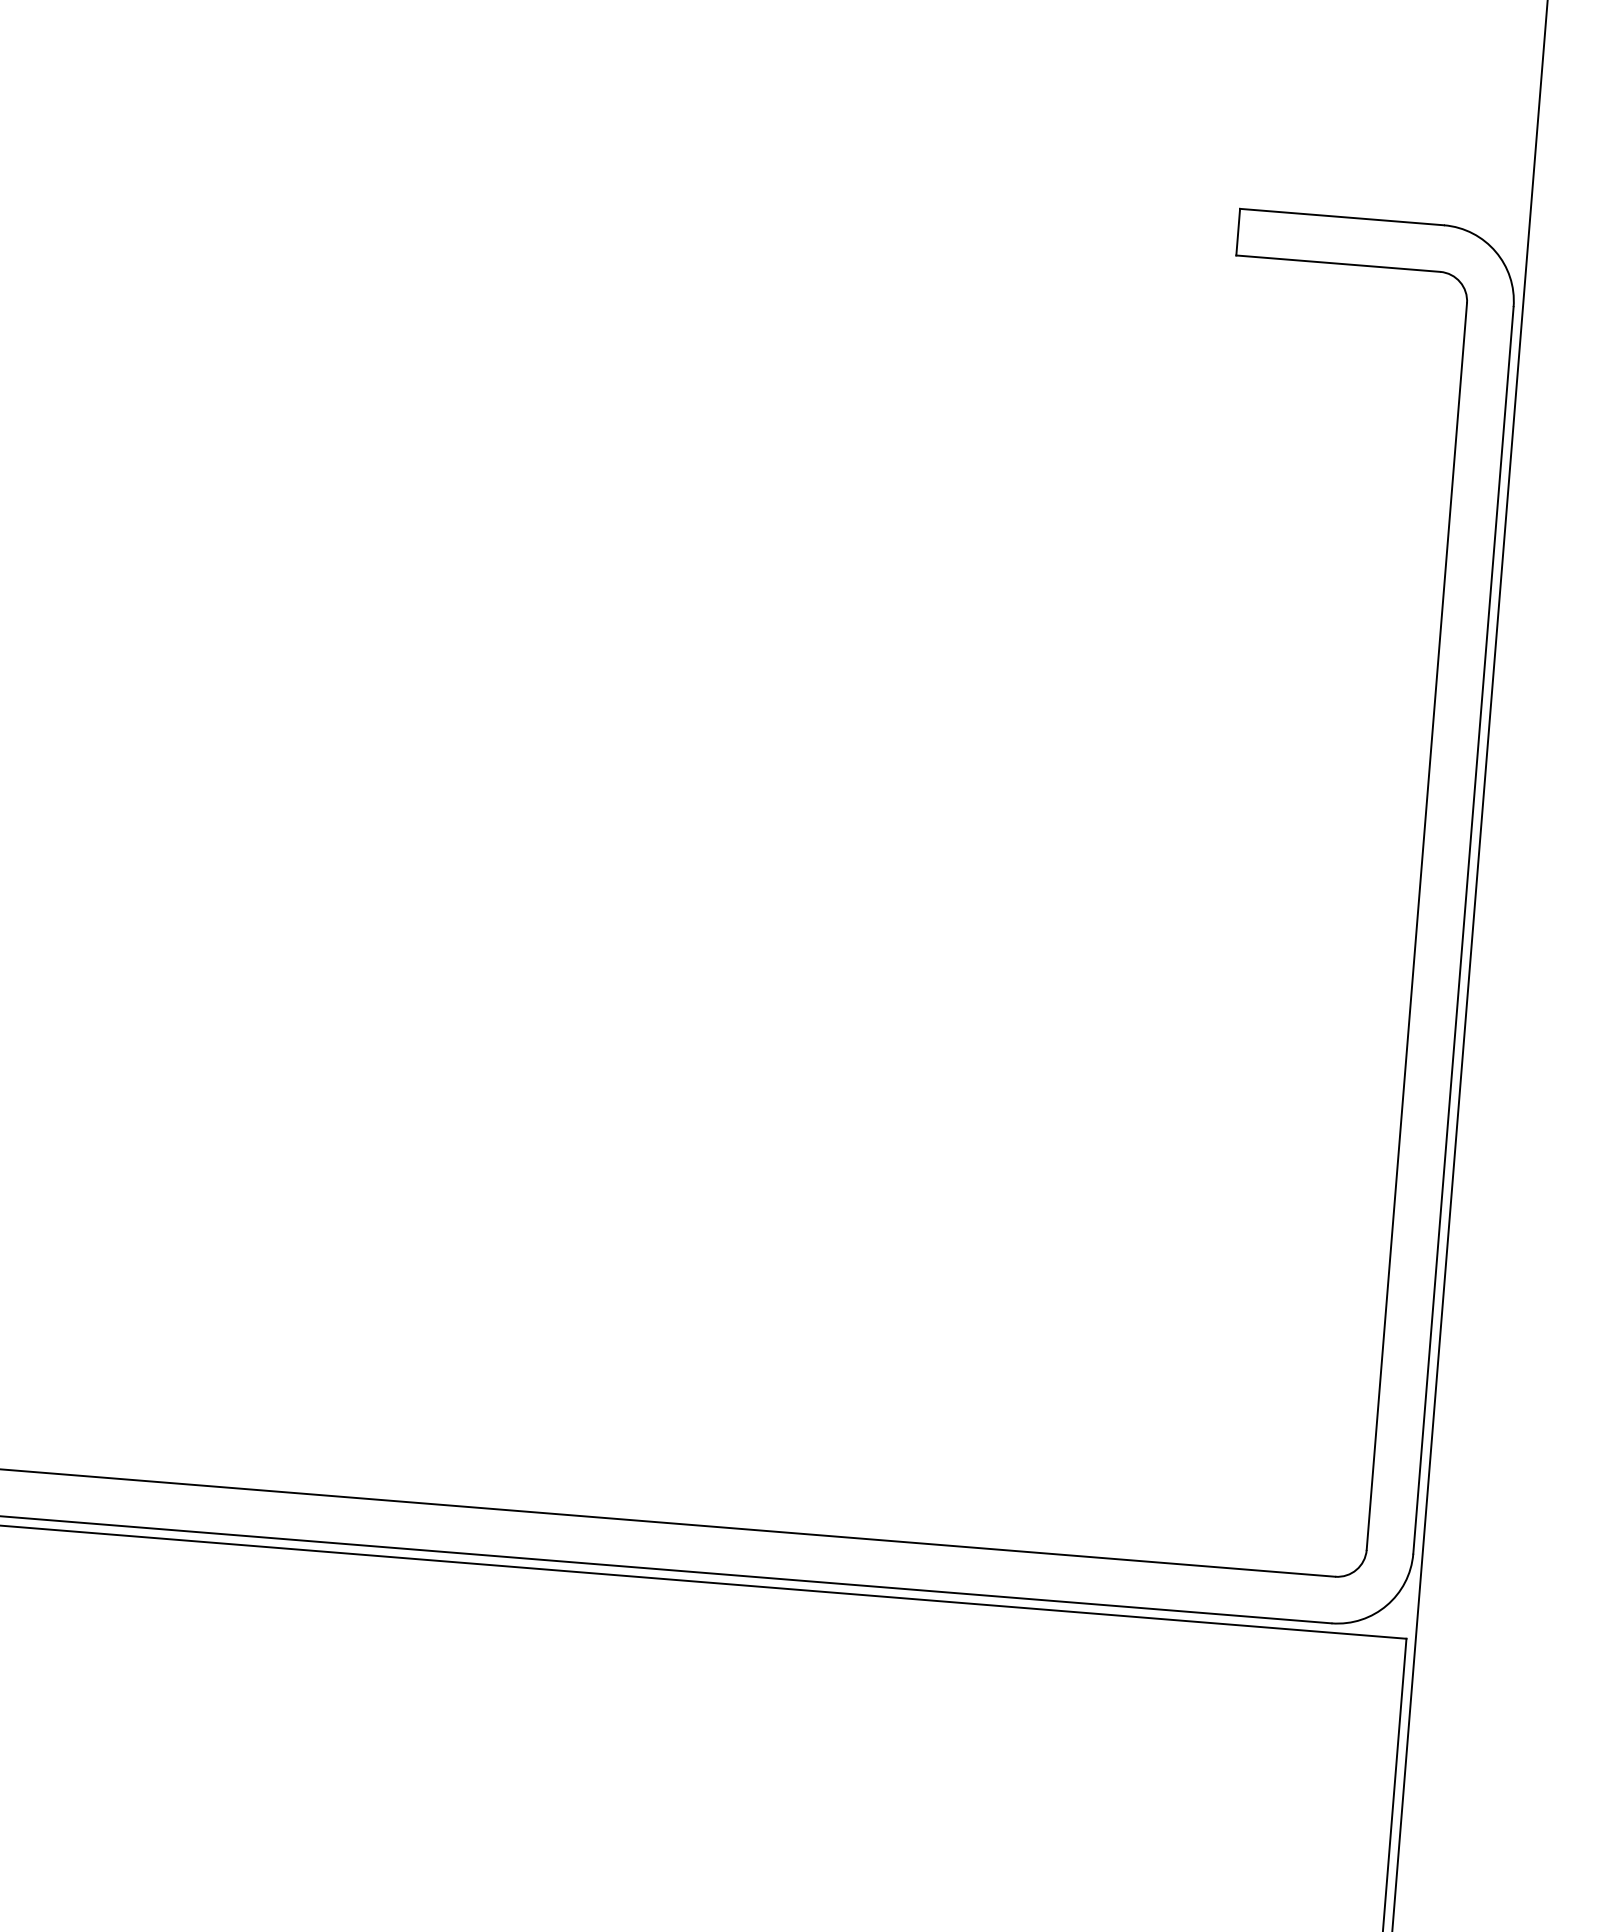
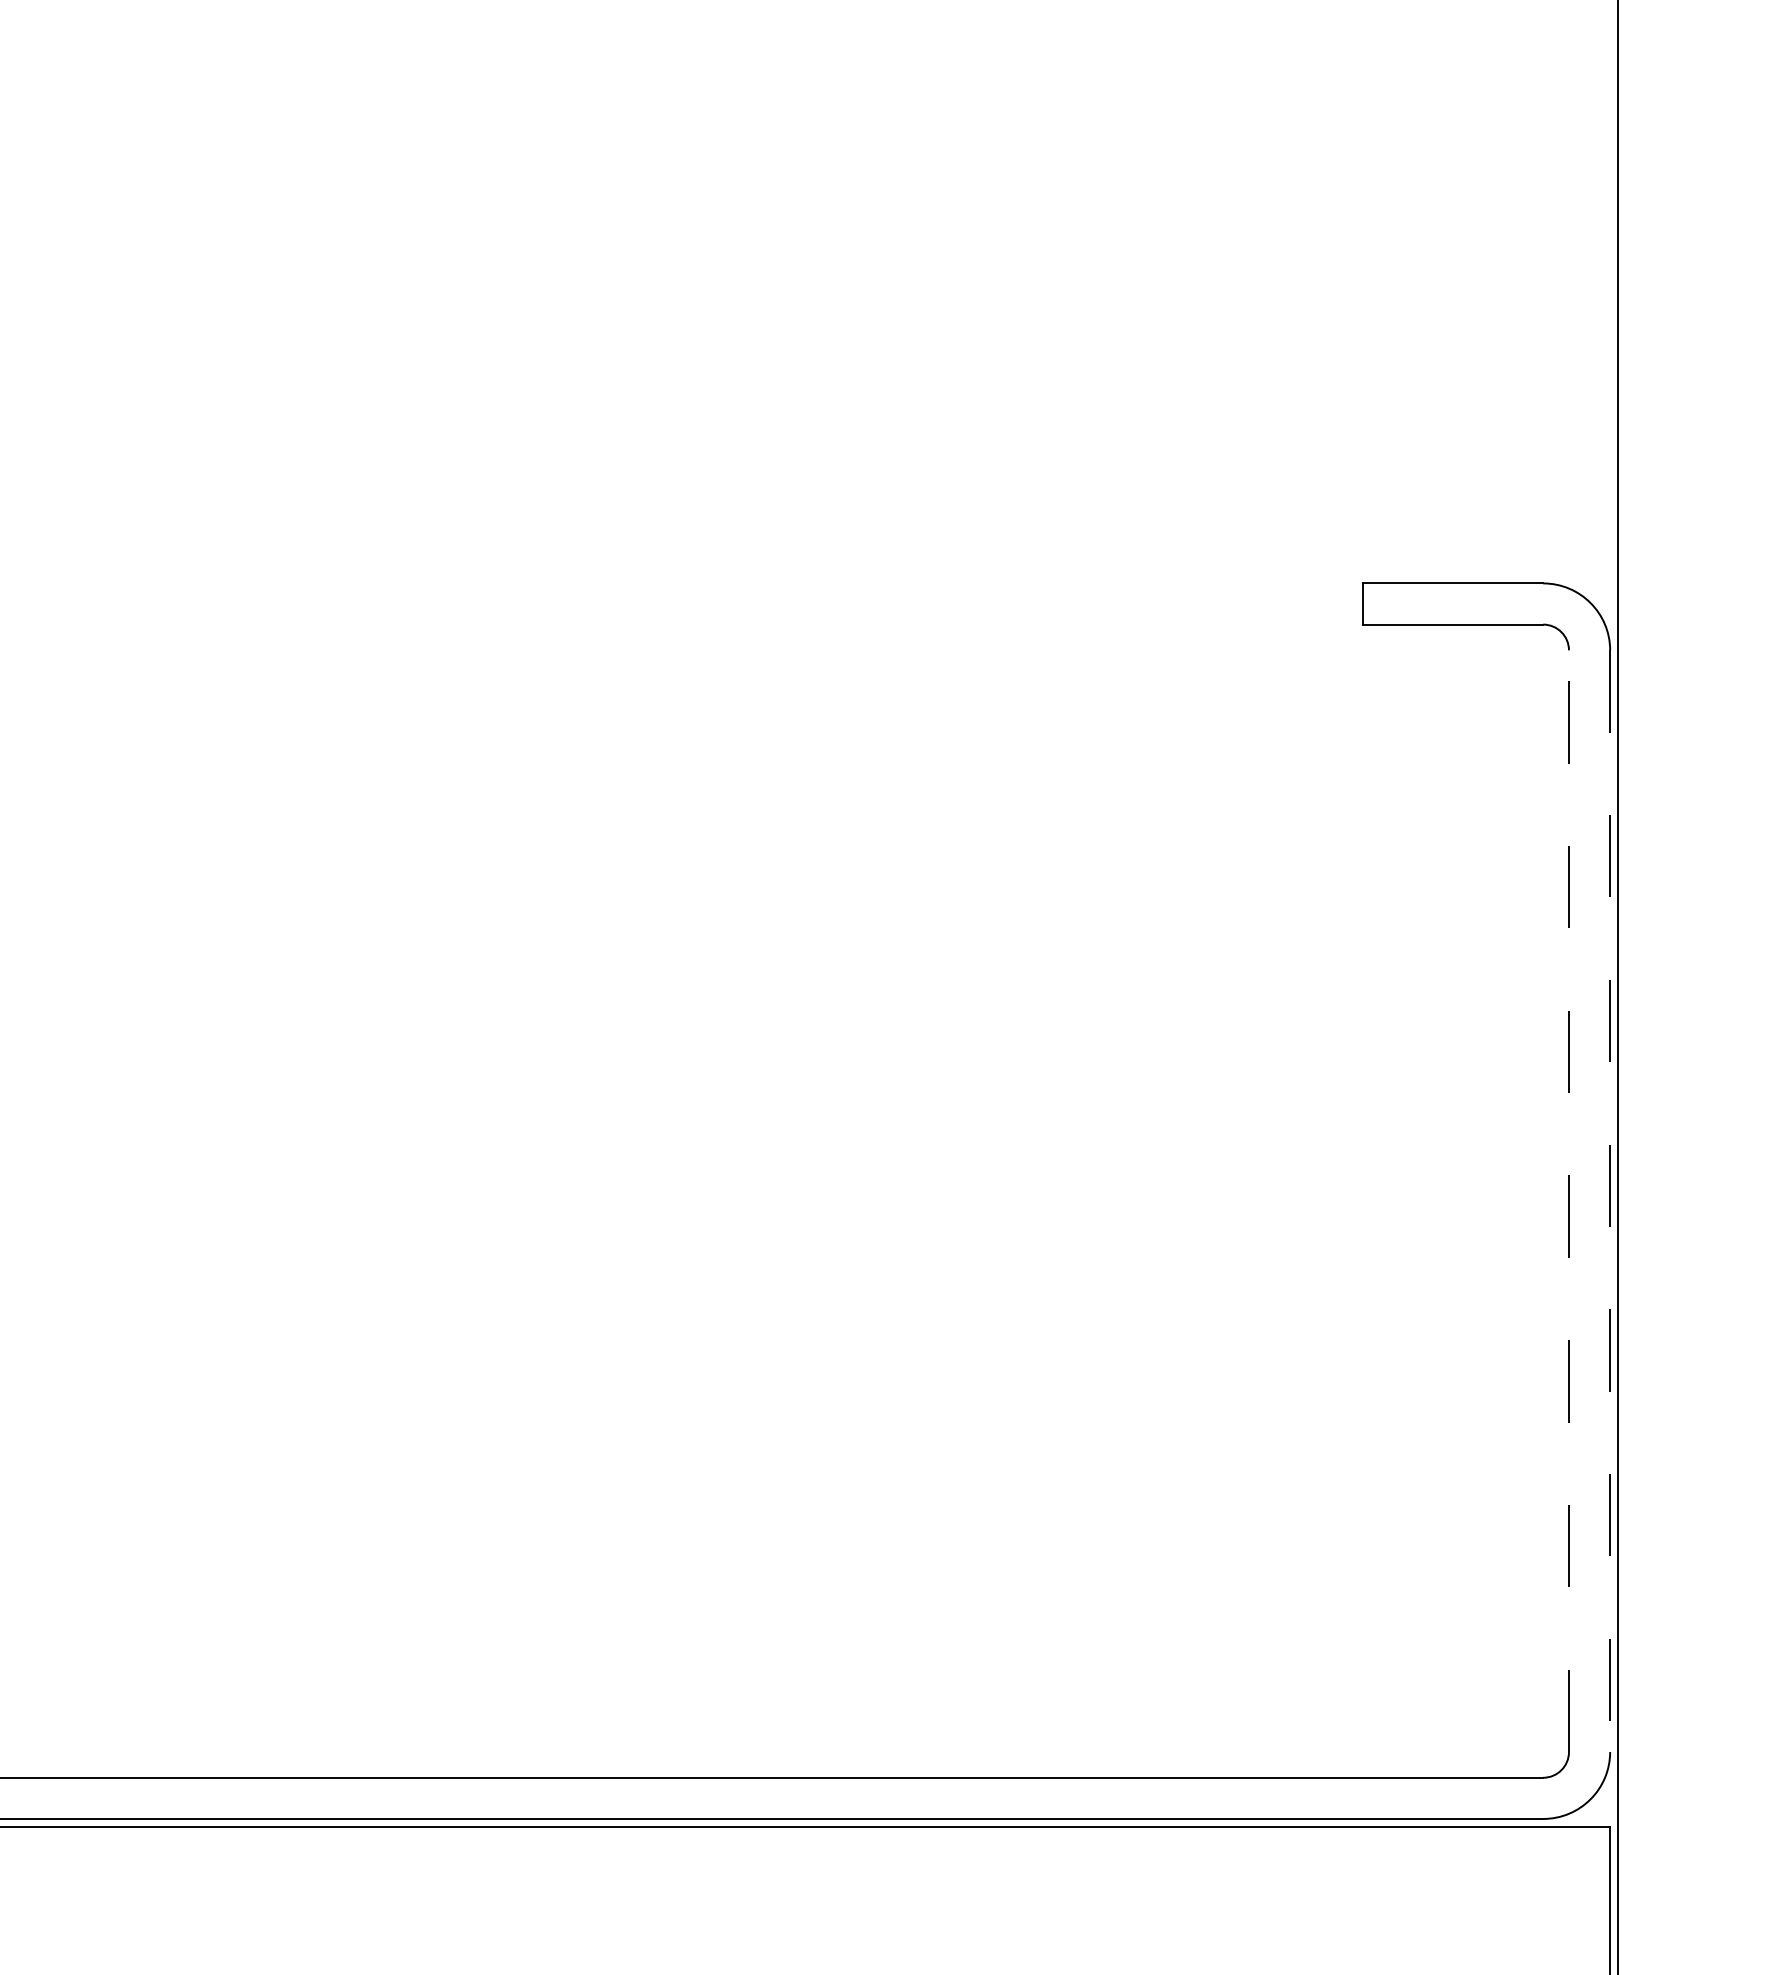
line: (1416, 926) -> (1568, 1201), solid -> dashed
line: (1463, 930) -> (1610, 1201), solid -> dashed

